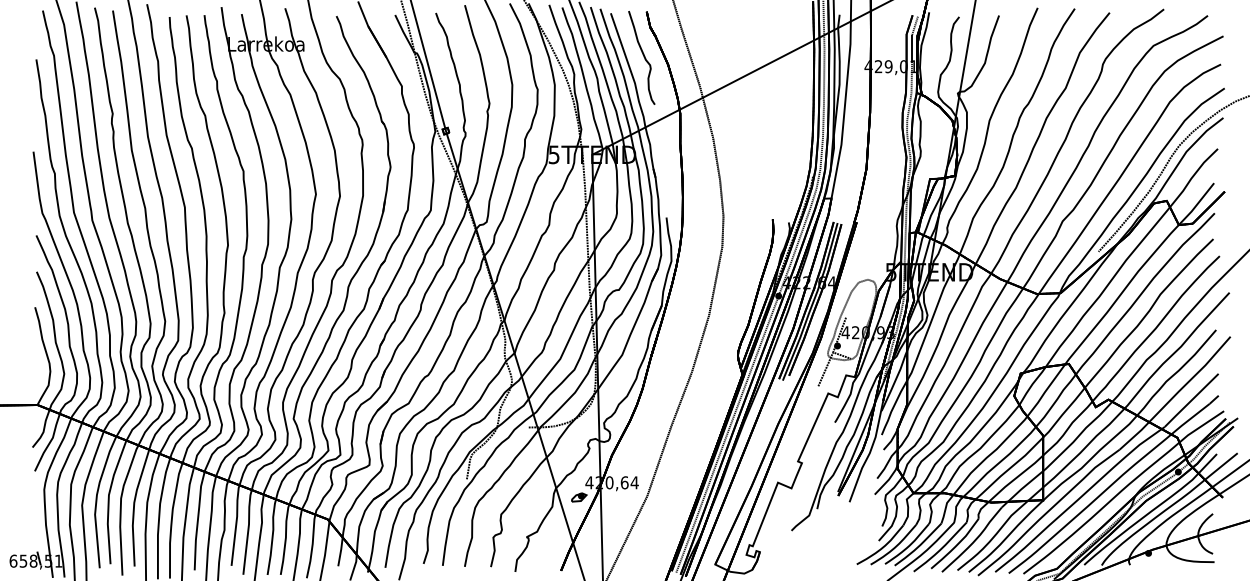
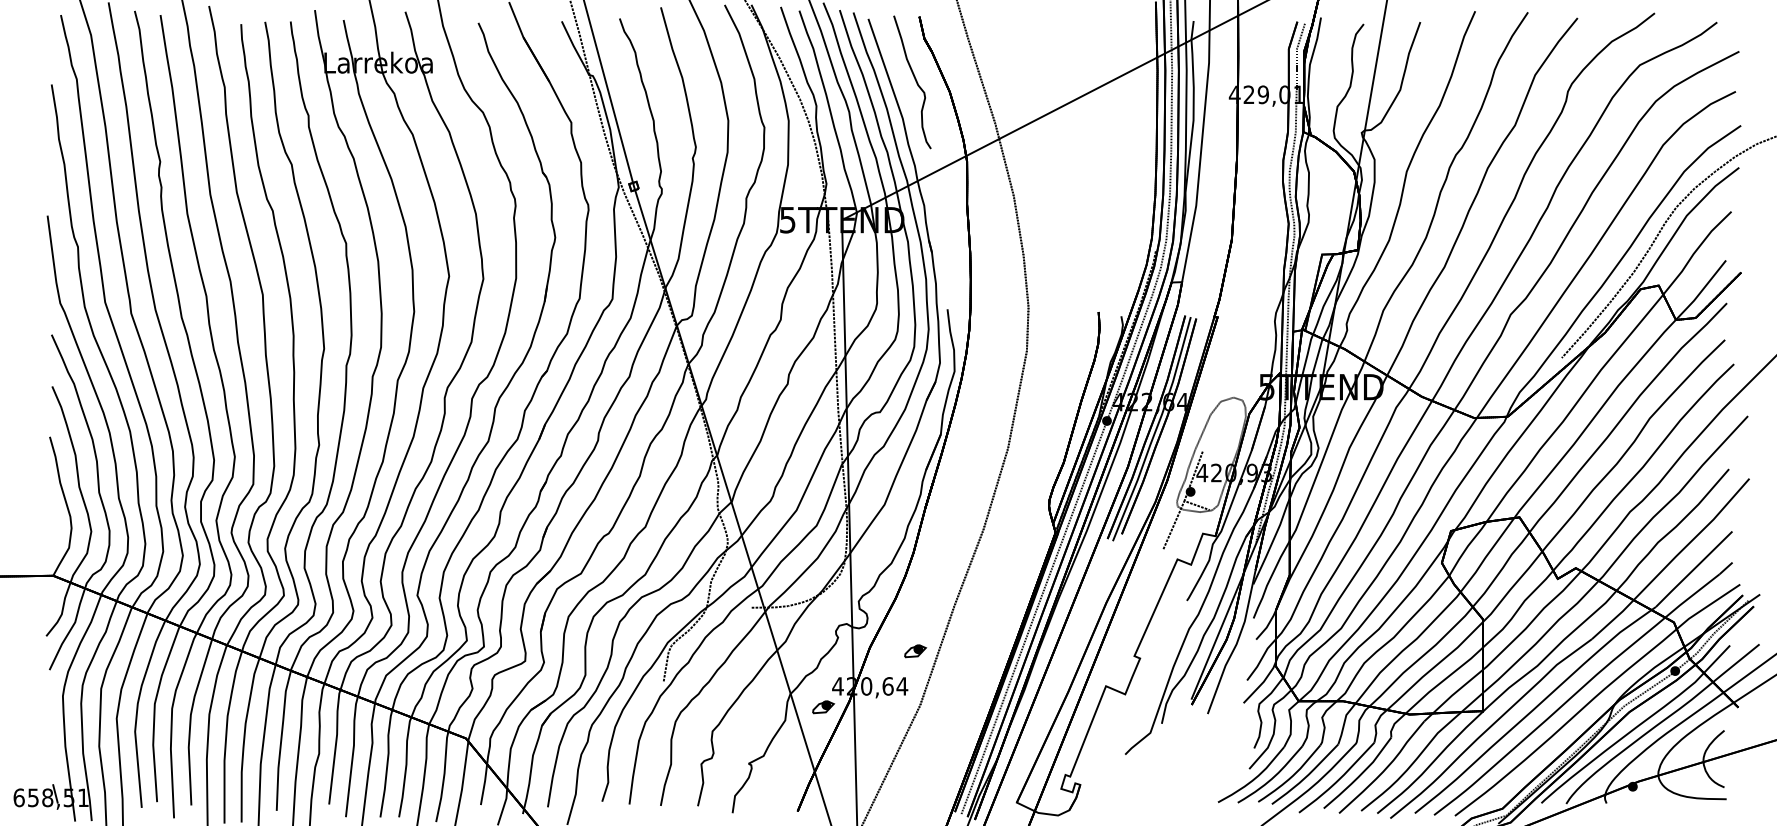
part: (643, 458) -> (915, 651), added

